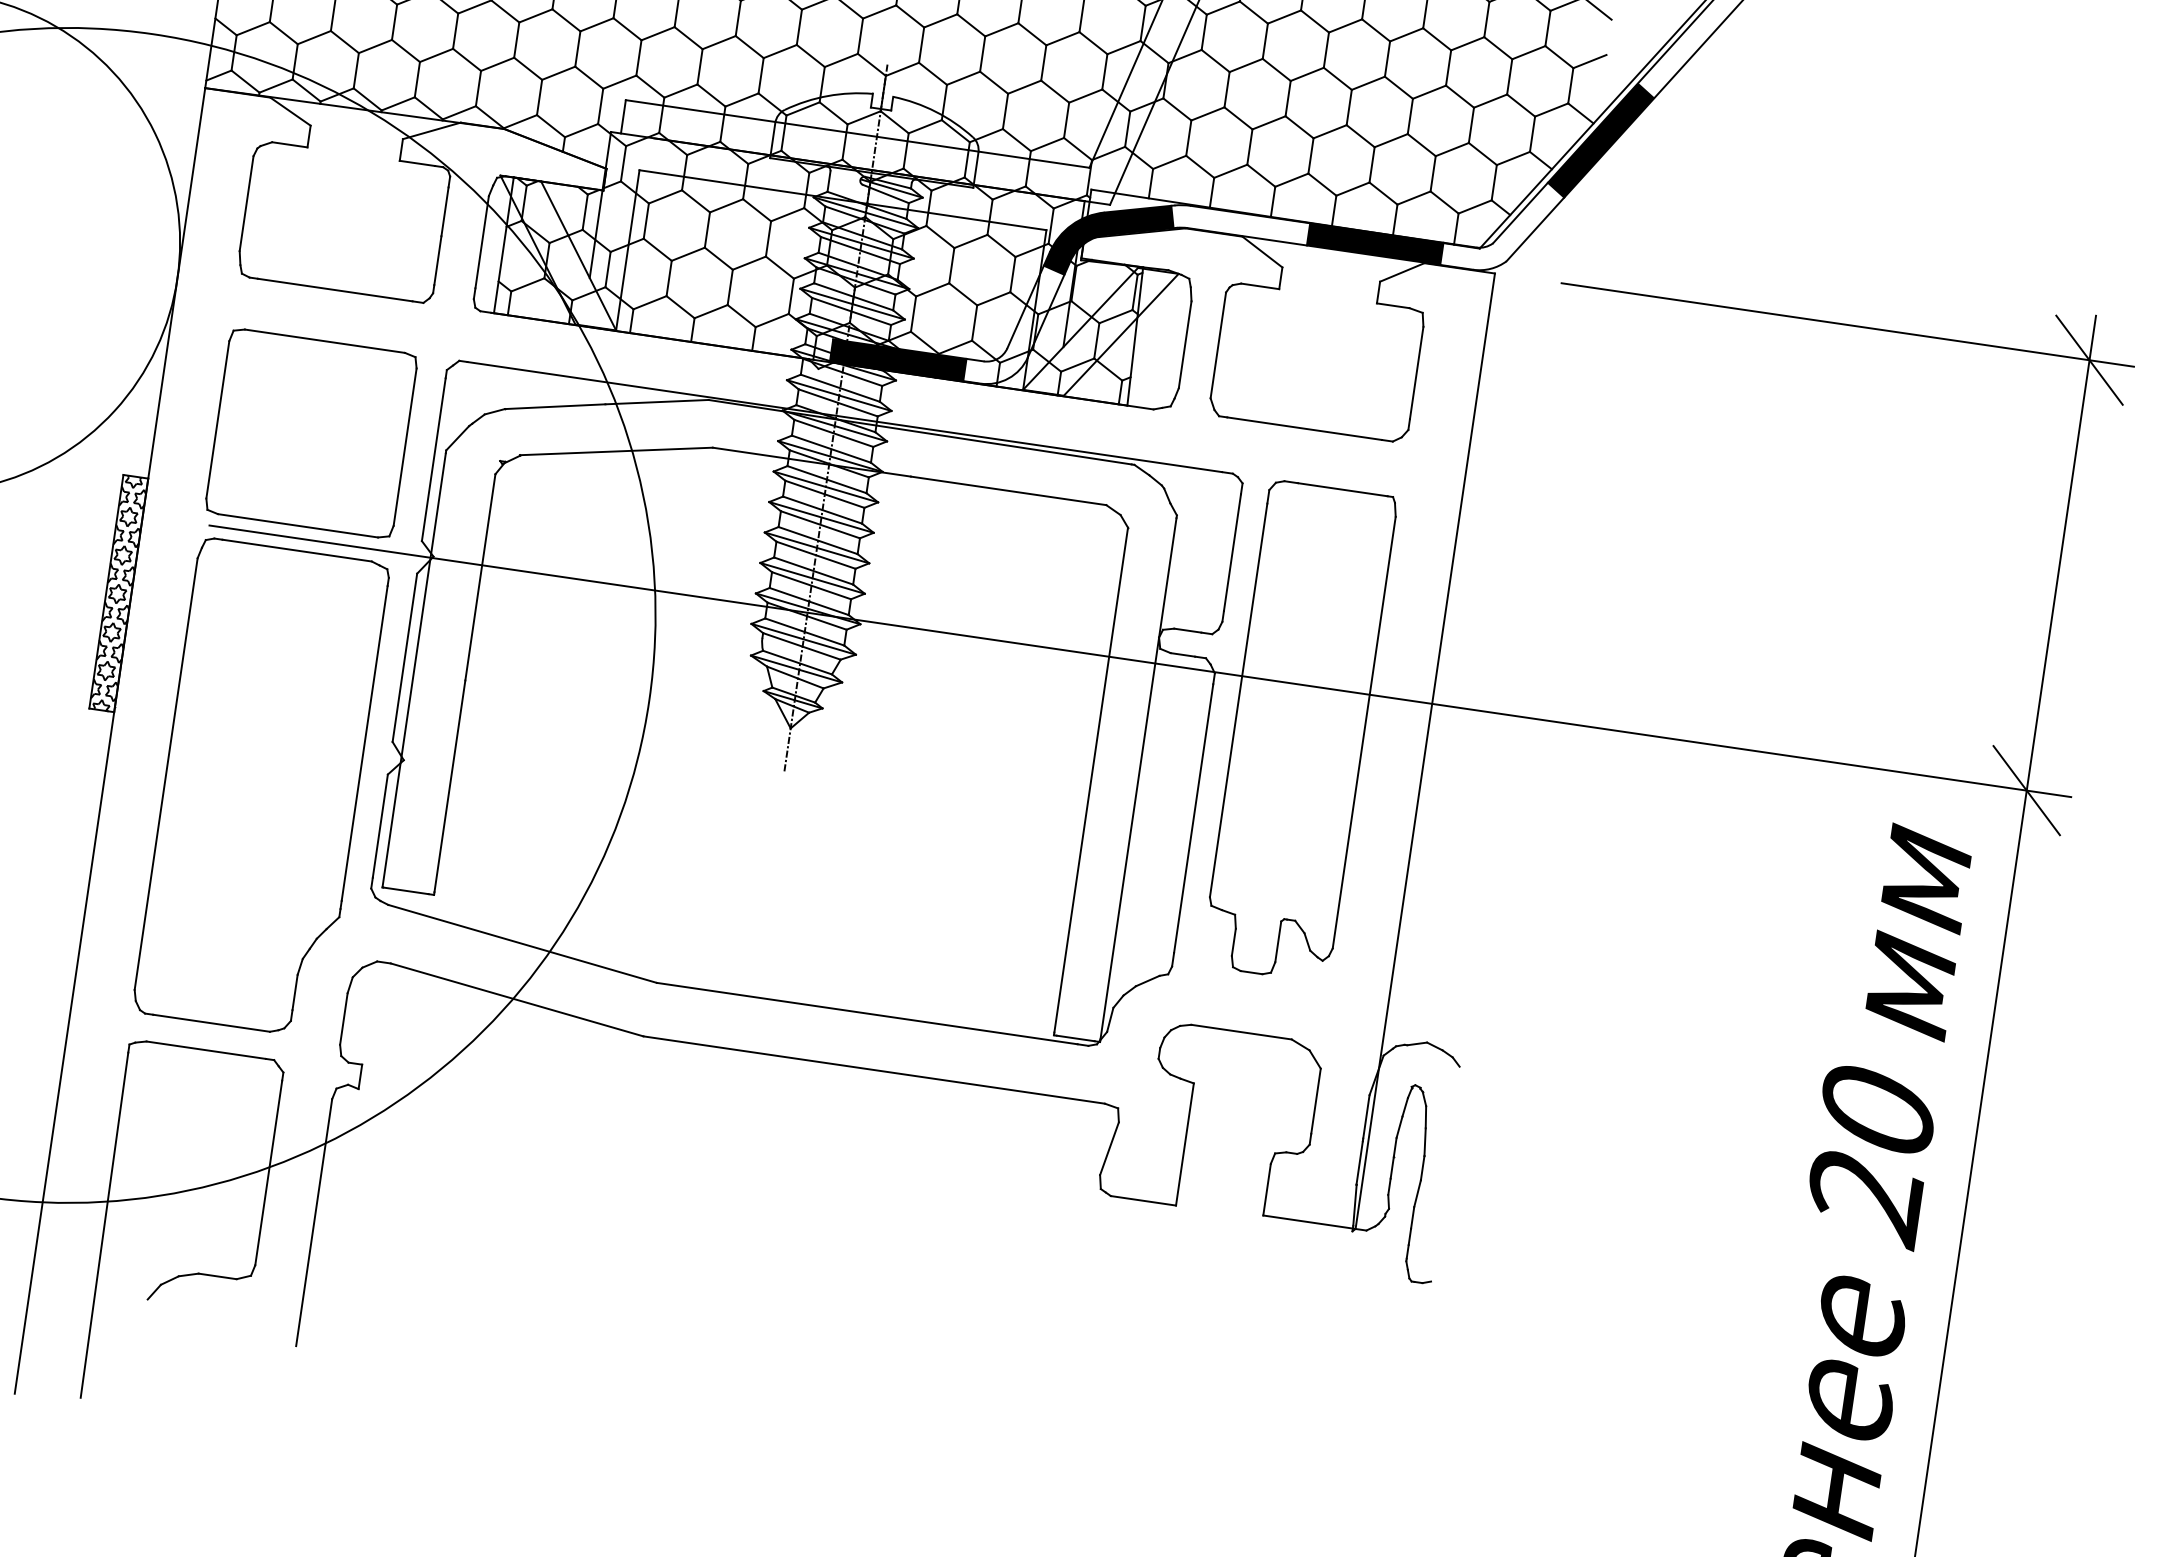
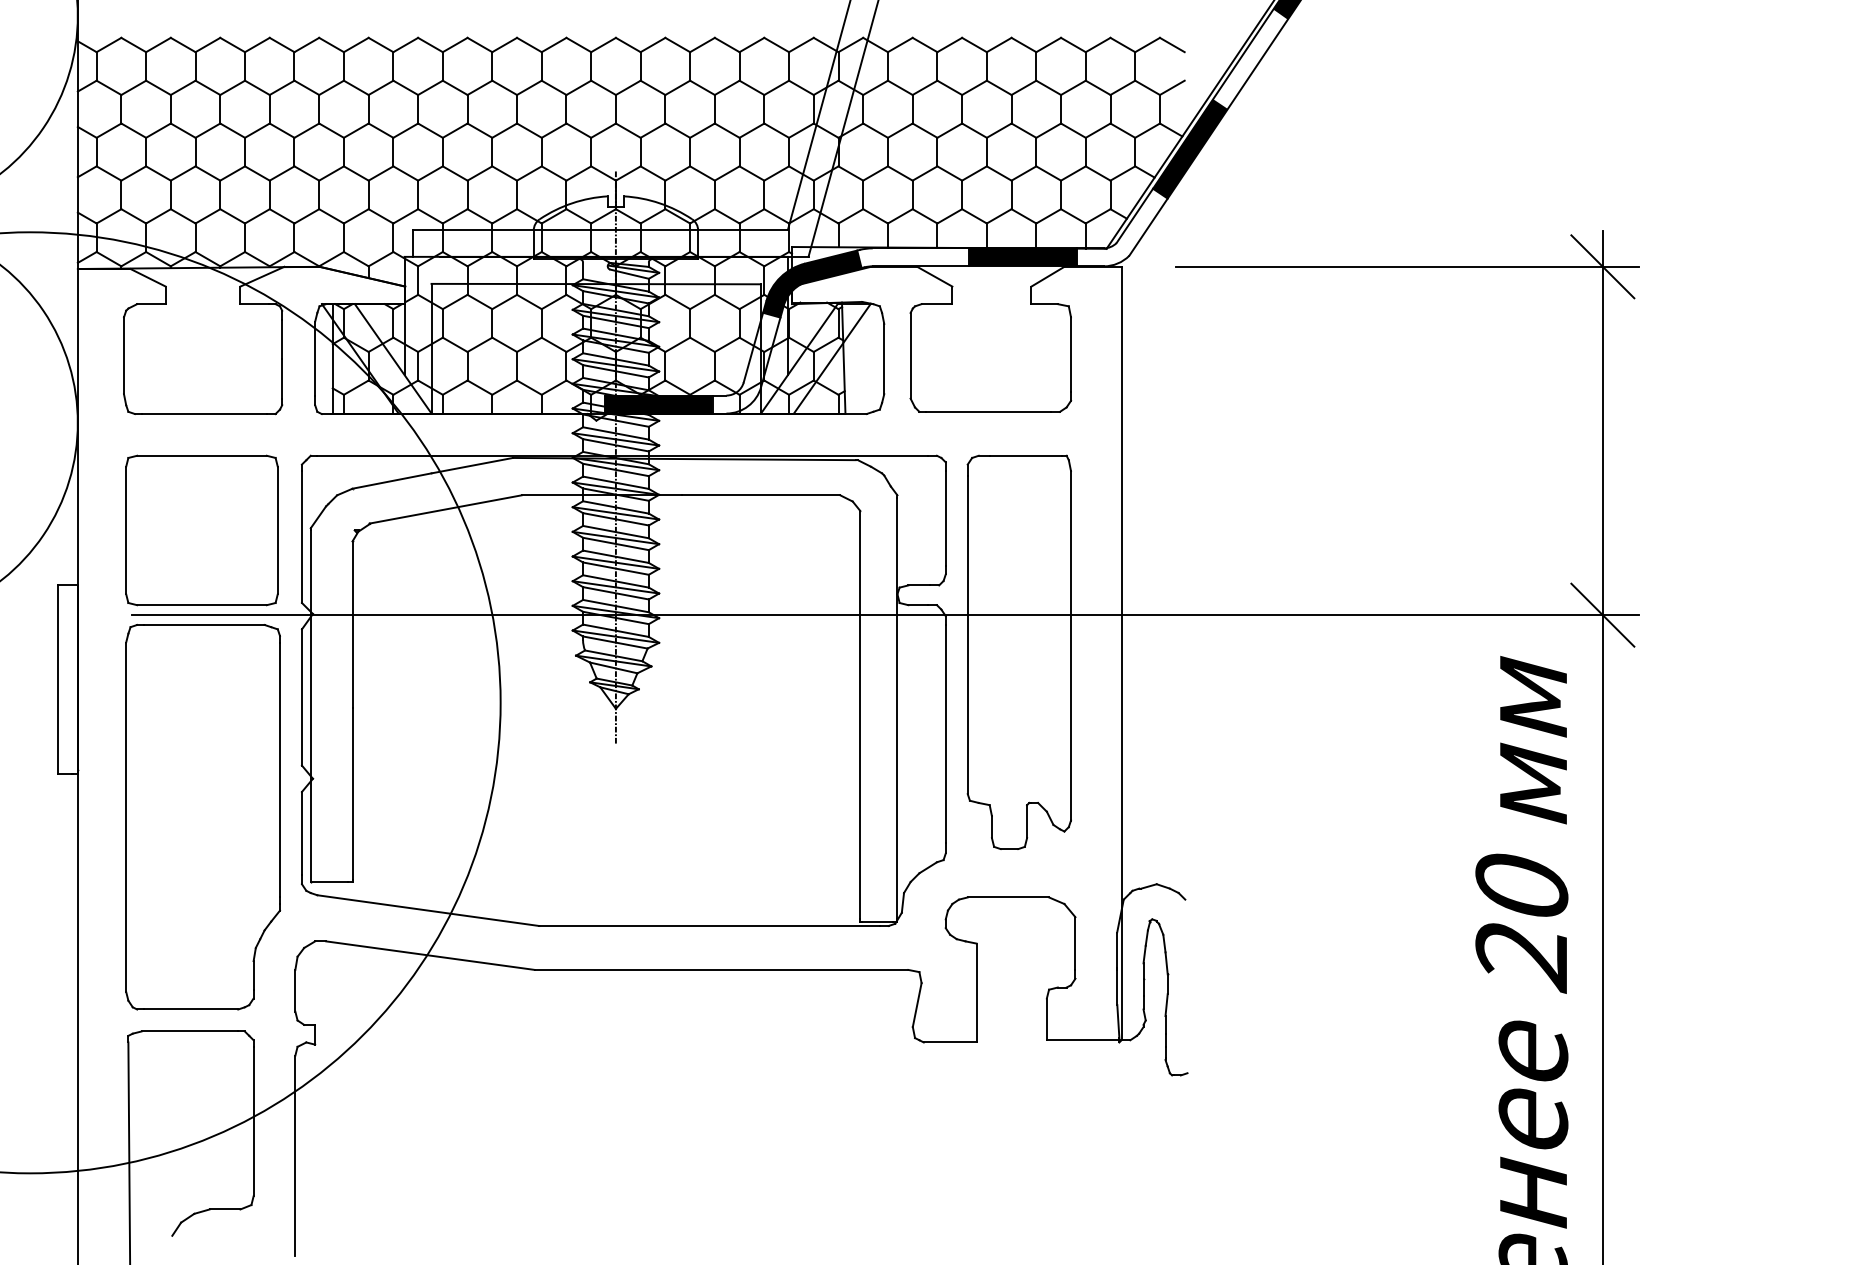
hatch: (118, 593) -> (67, 679), removed

